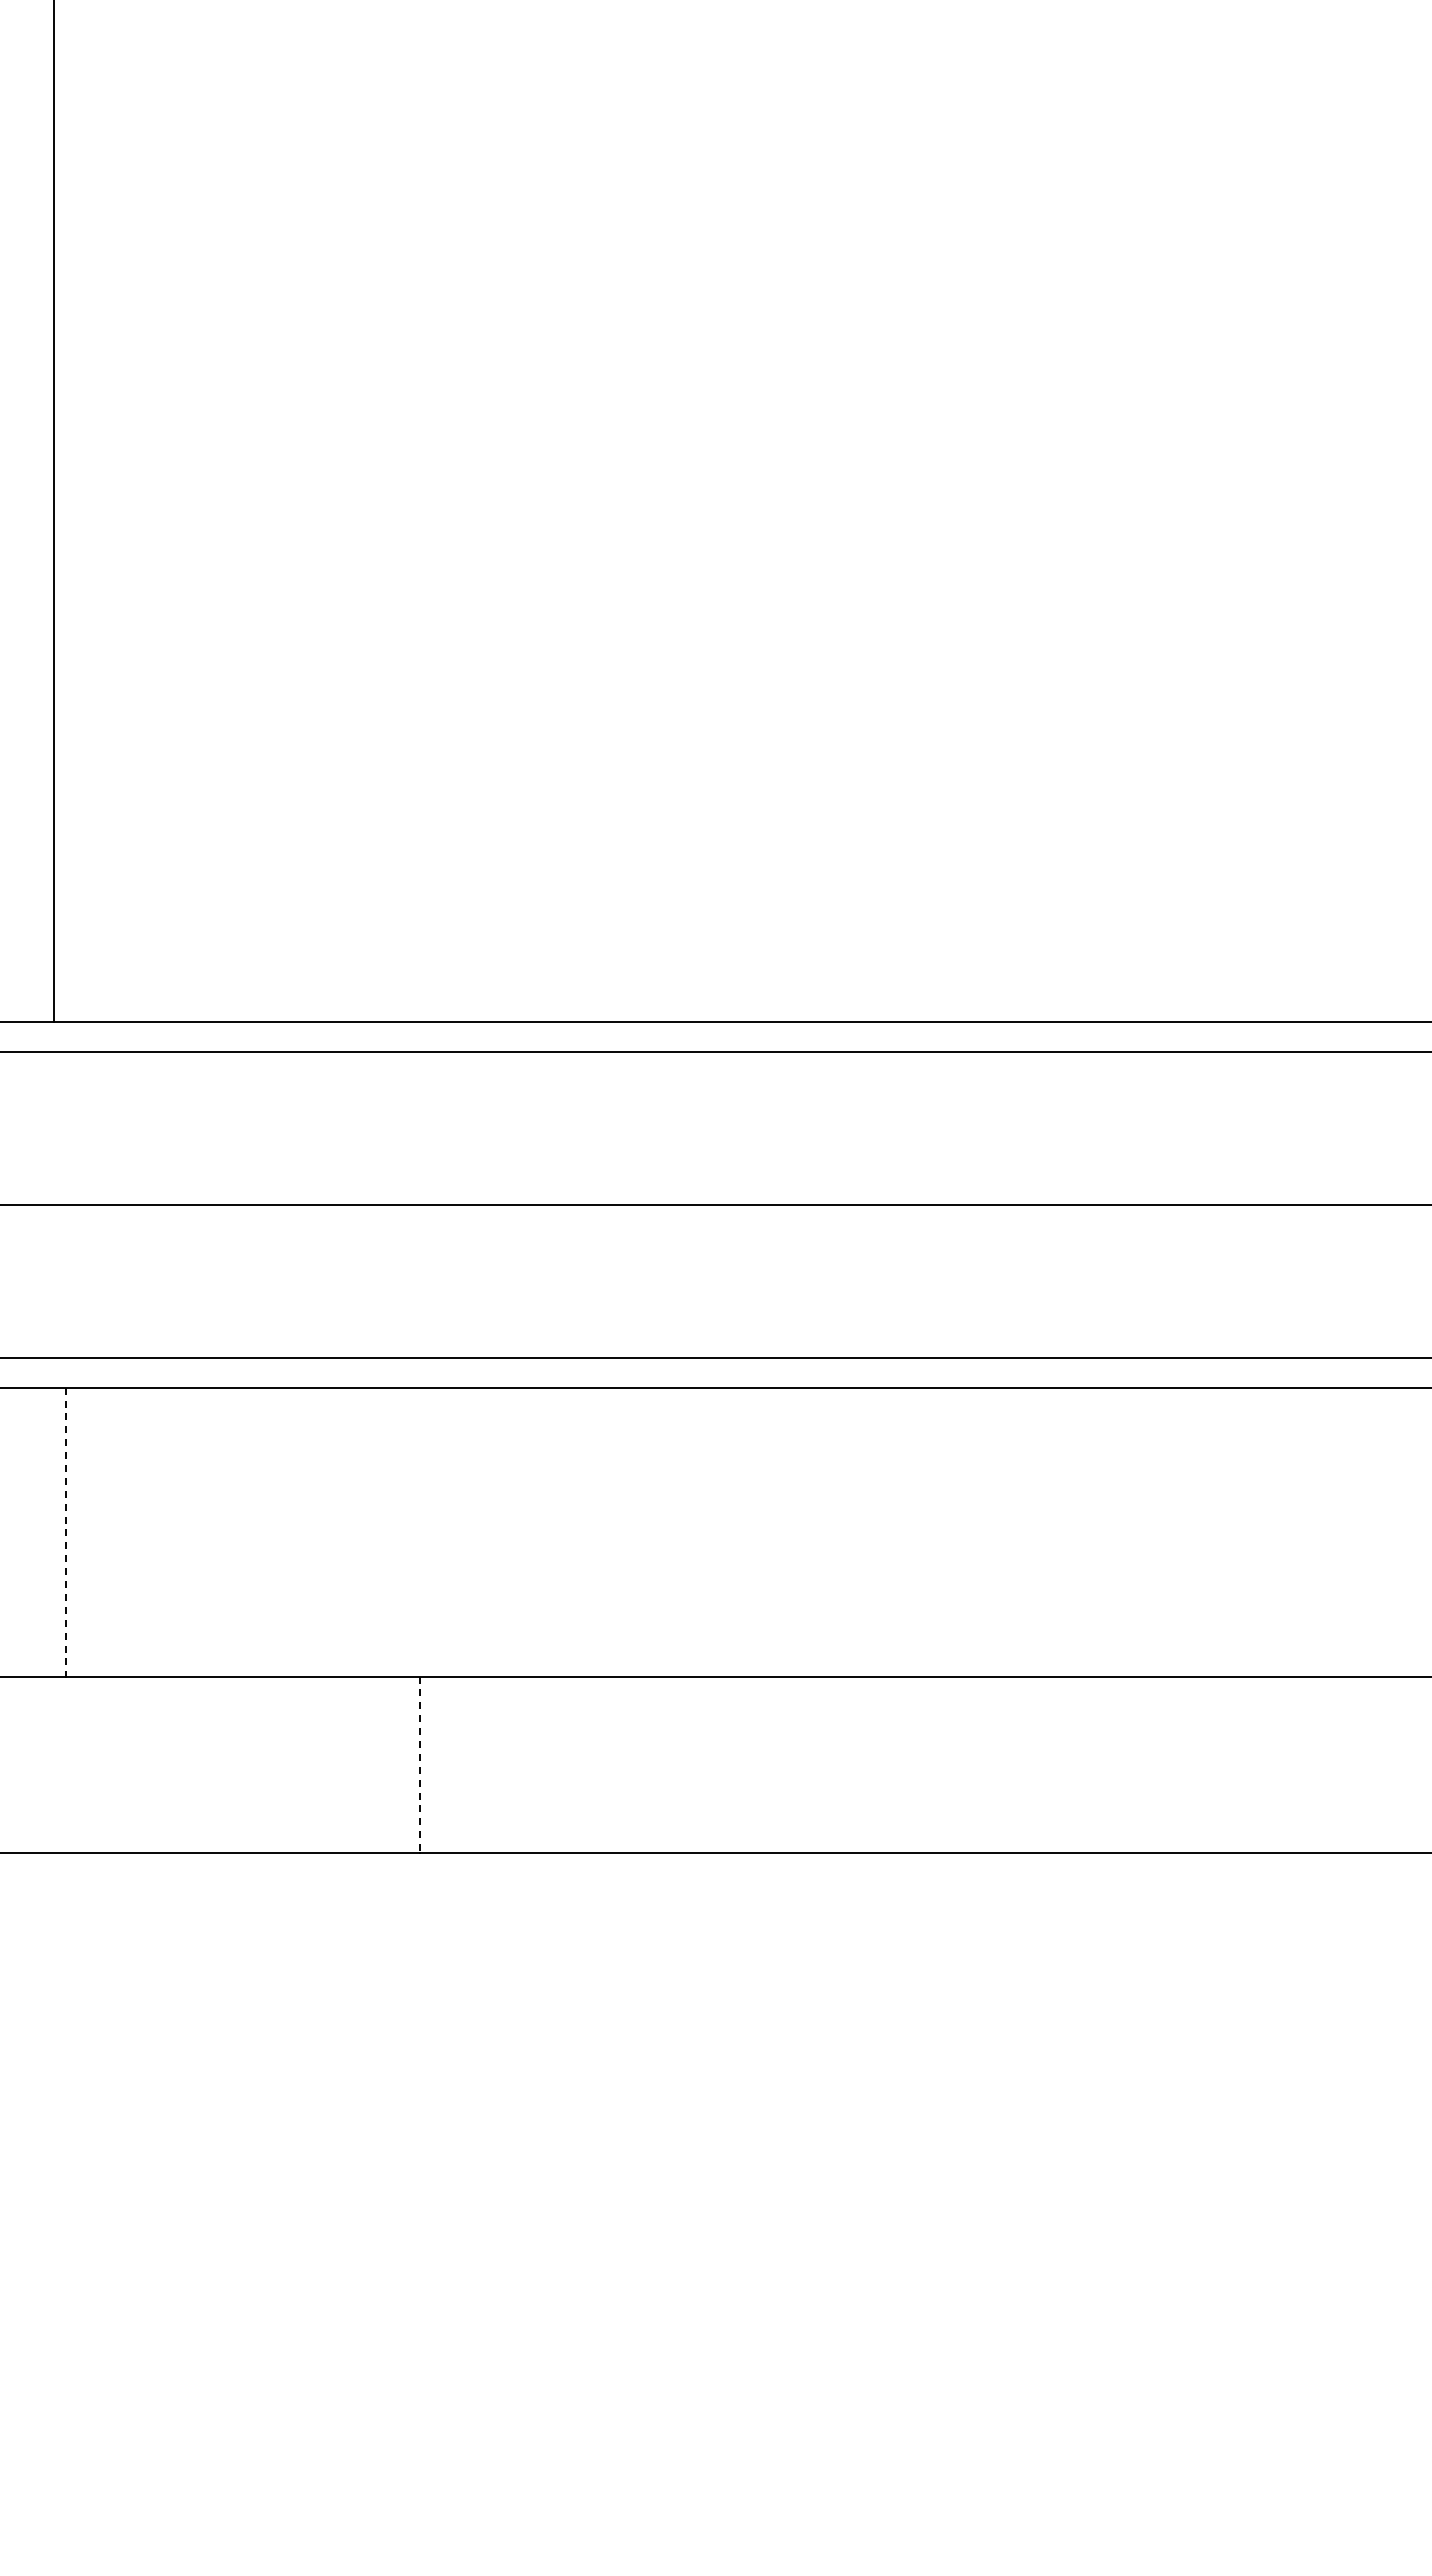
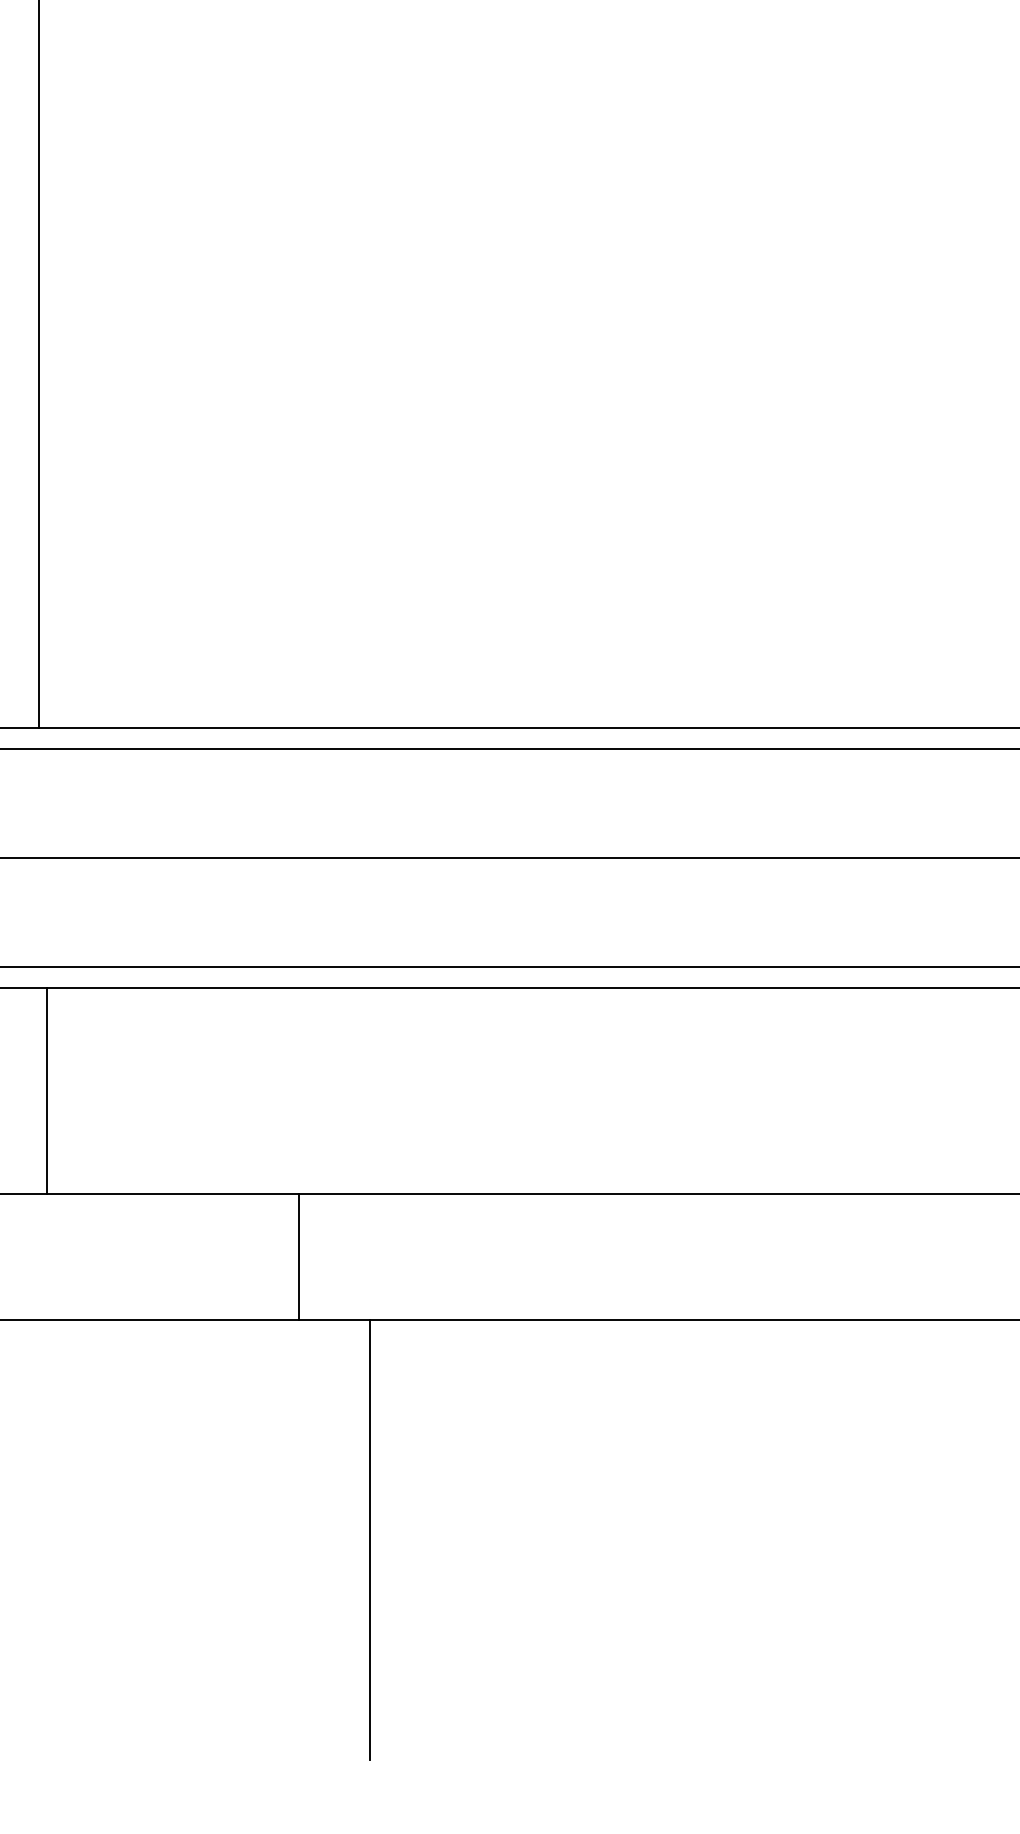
line: (65, 1532) -> (46, 1091), dashed -> solid
line: (419, 1765) -> (298, 1256), dashed -> solid
line: (519, 2162) -> (370, 1539), added

